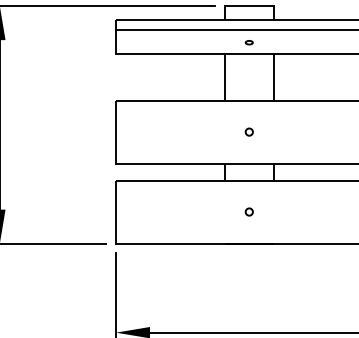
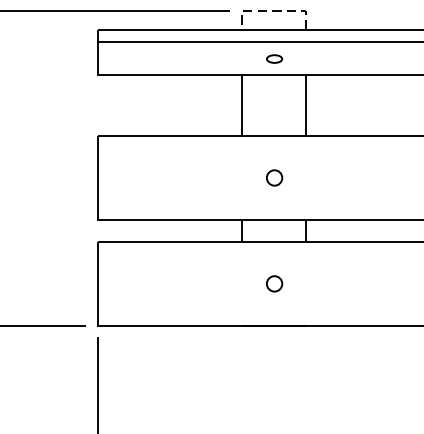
line: (248, 6) -> (273, 11), solid -> dashed
part: (248, 42) -> (273, 58), size x1.6
circle: (248, 131) -> (273, 177), size x1.6
circle: (248, 211) -> (273, 283), size x1.6

